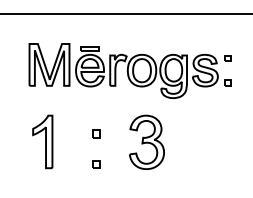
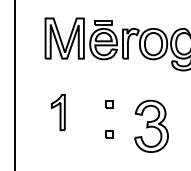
part: (42, 141) -> (58, 112), size x0.7
part: (146, 141) -> (151, 125), moved

